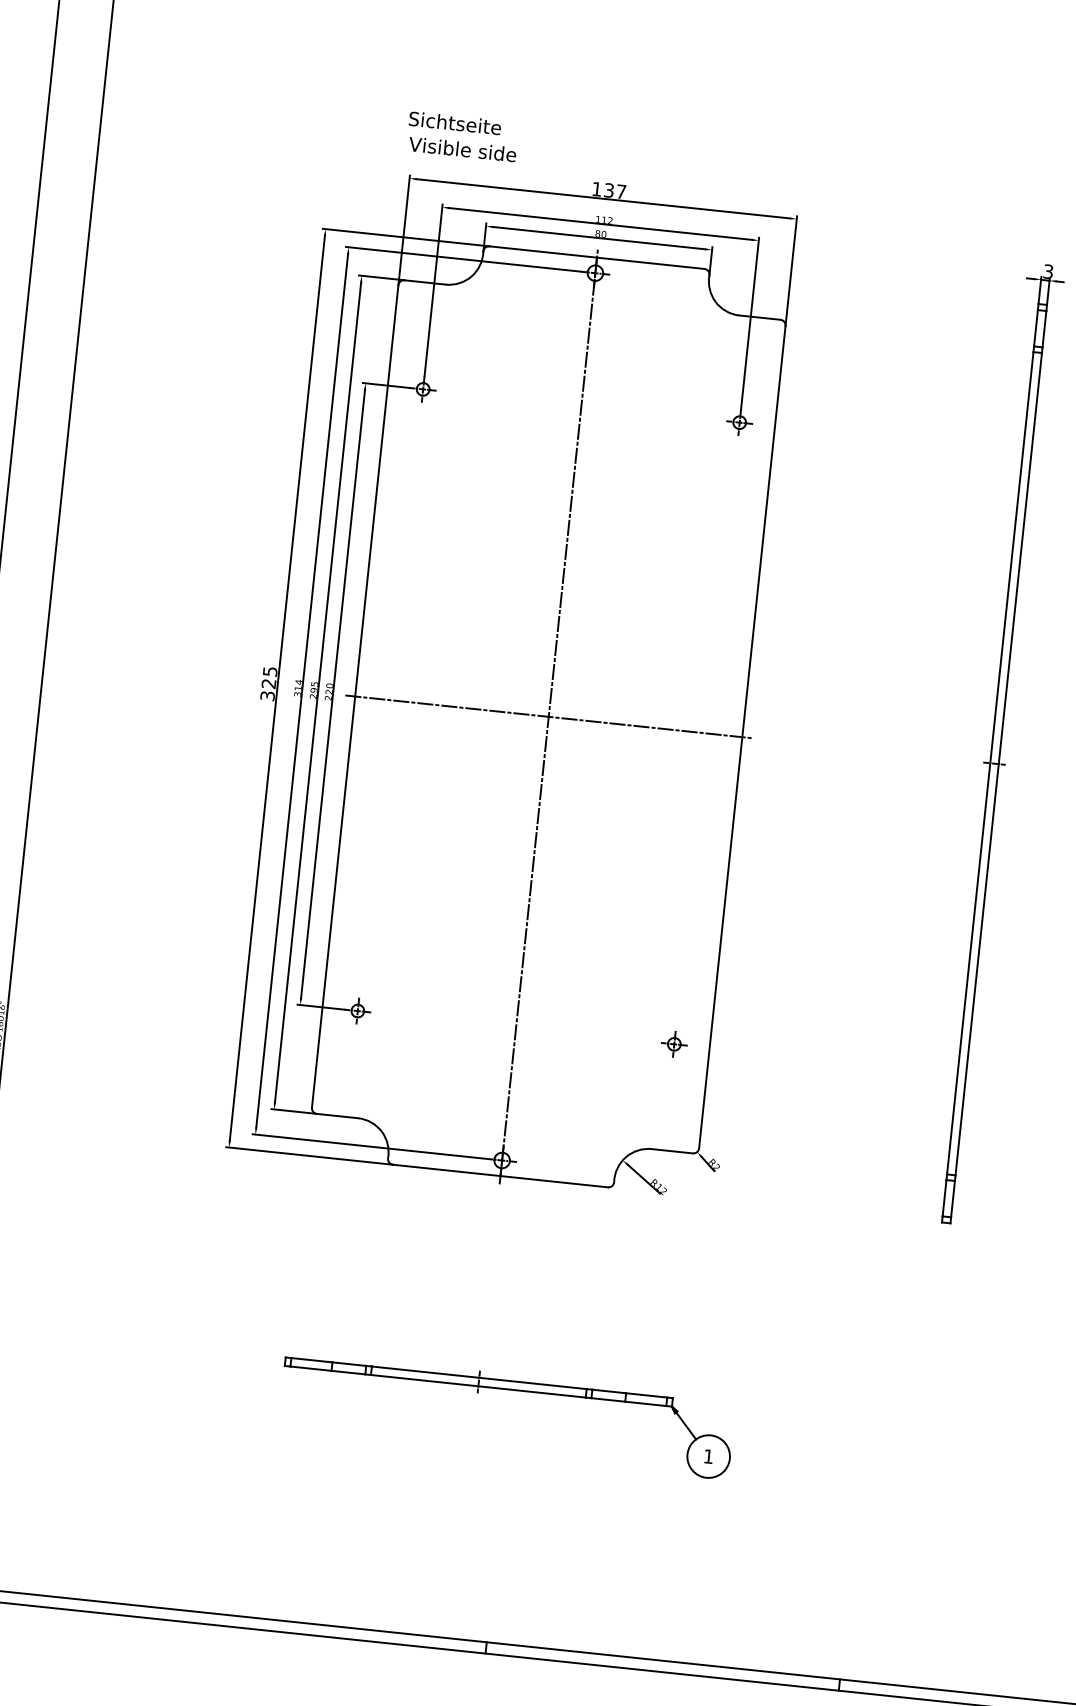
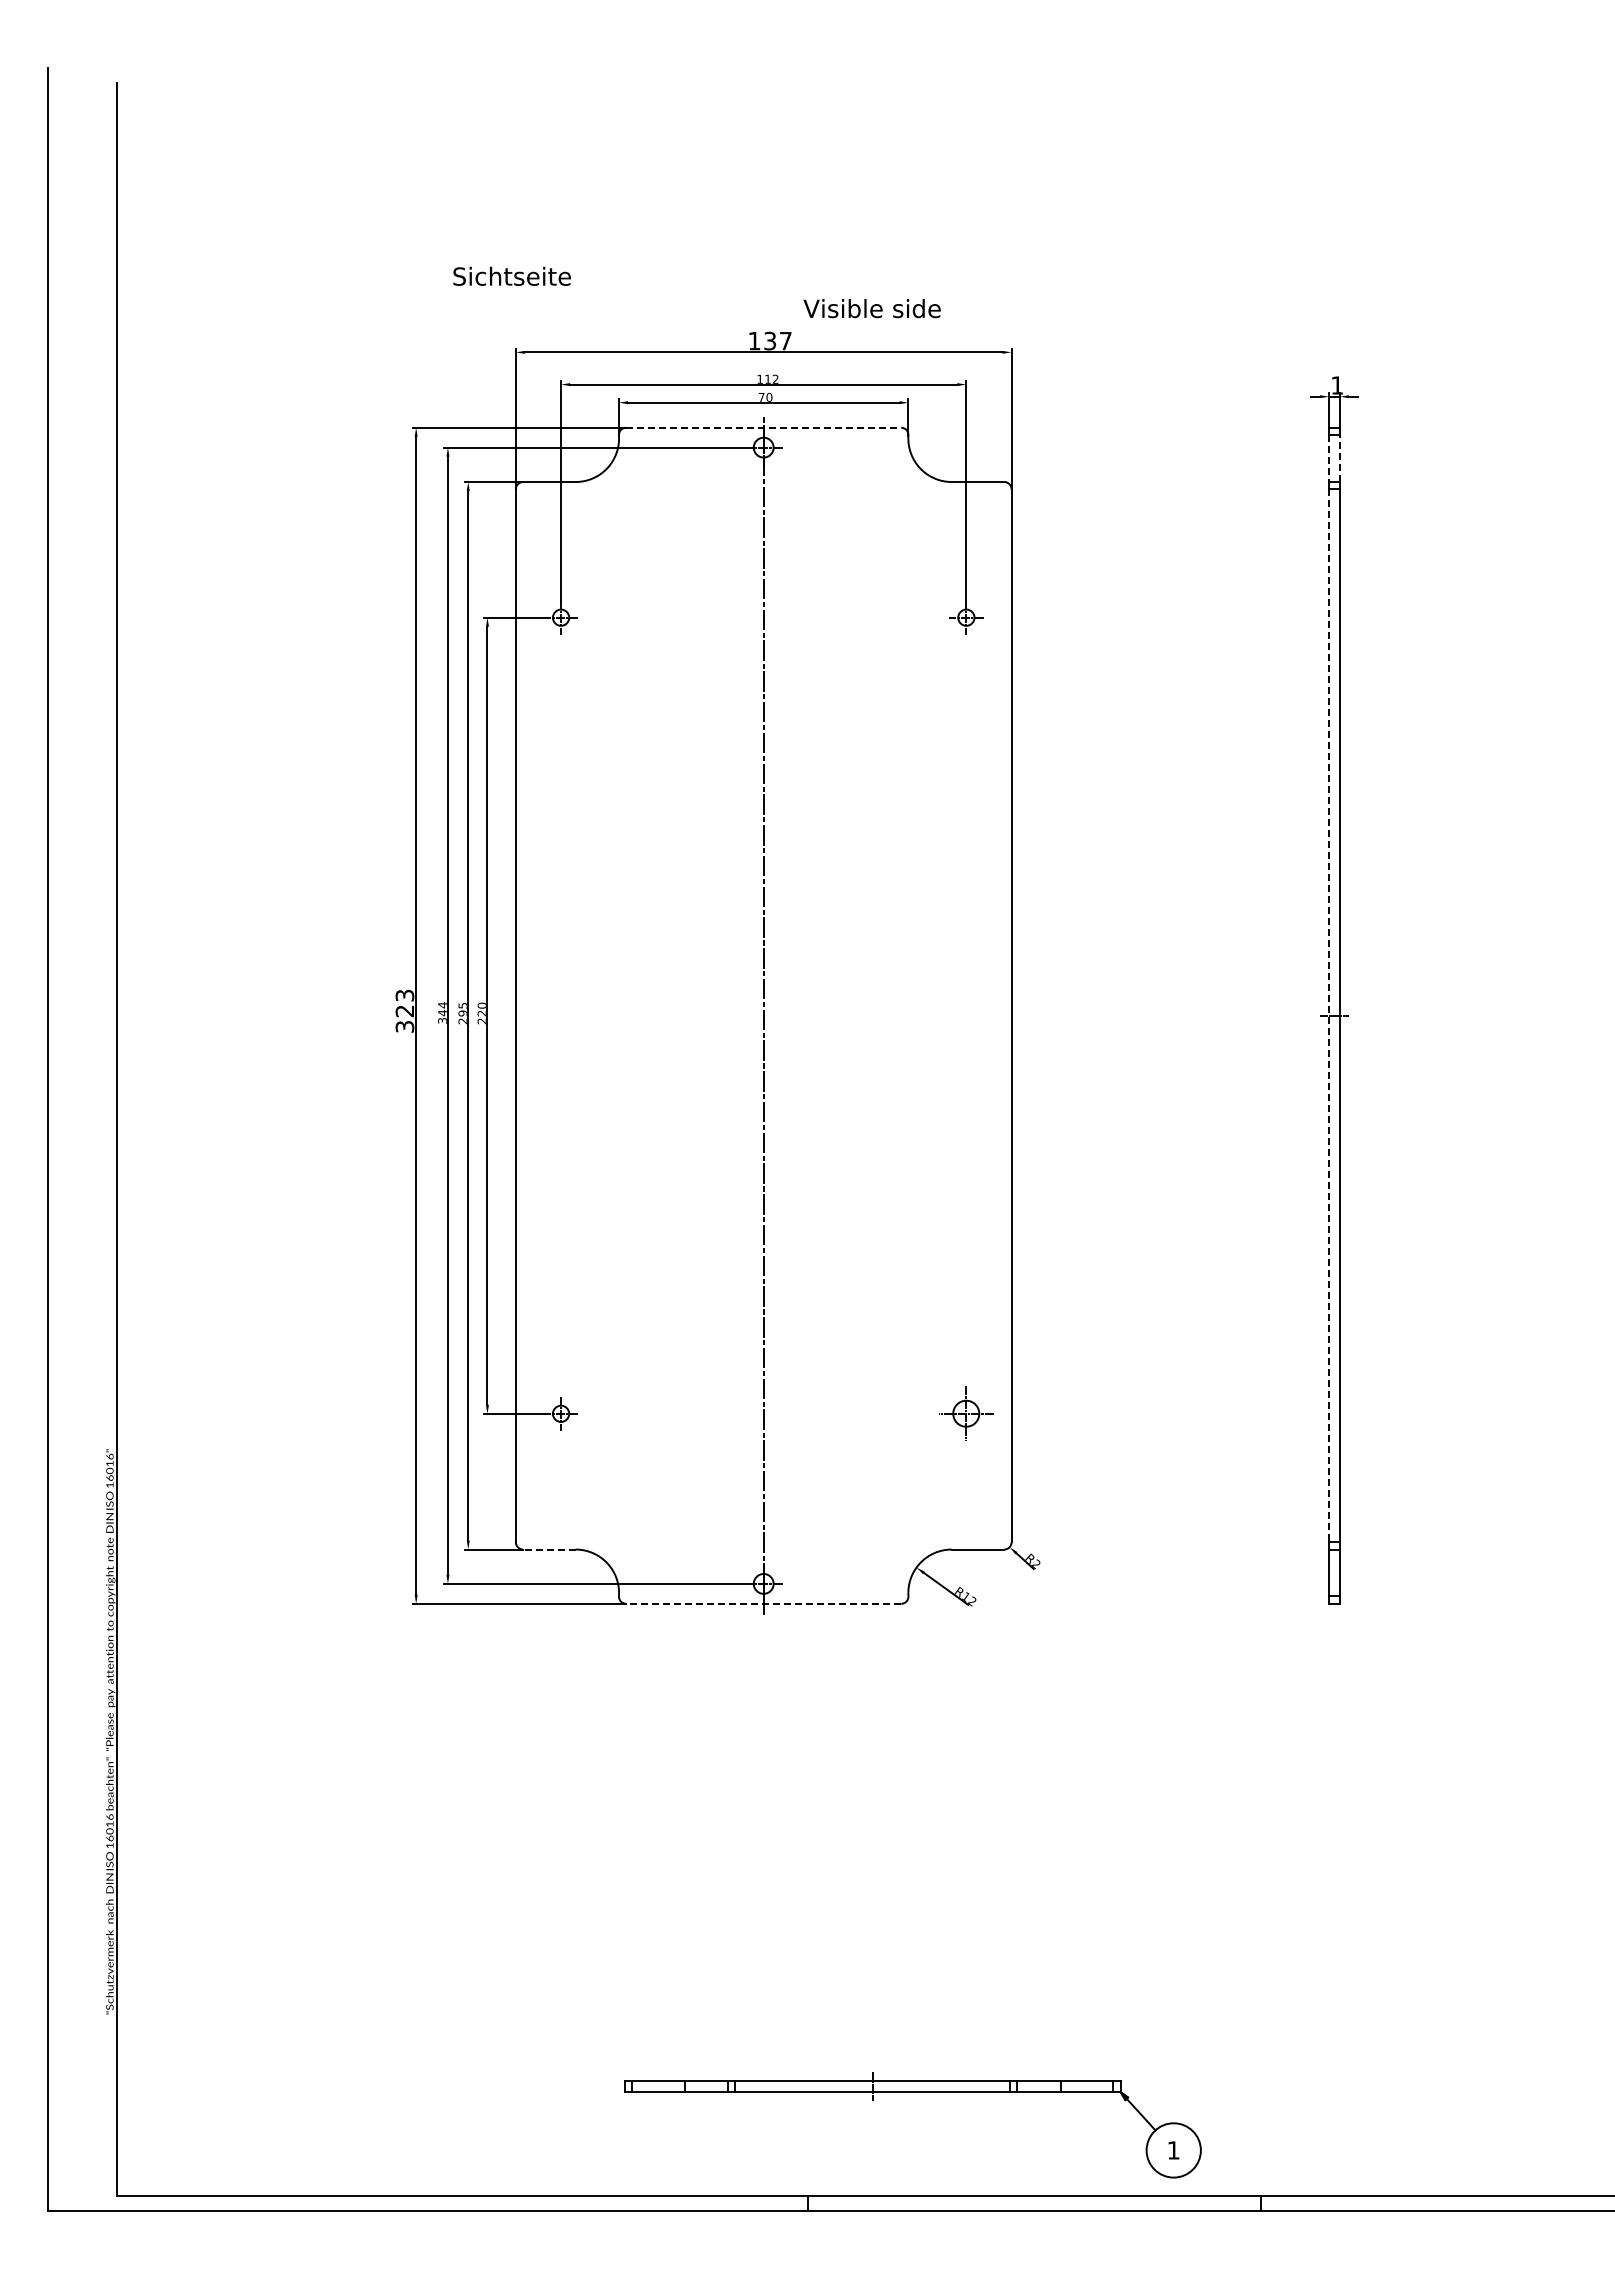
text: (454, 122) -> (511, 275), moved
text: (462, 149) -> (871, 308), moved
text: (597, 233) -> (761, 396), 80 -> 70
line: (596, 257) -> (763, 427), solid -> dashed
text: (1048, 271) -> (1337, 385), 3 -> 1
line: (1036, 328) -> (1329, 459), solid -> dashed
line: (1044, 328) -> (1339, 458), solid -> dashed
text: (270, 670) -> (404, 994), 325 -> 323
text: (298, 687) -> (442, 1012), 314 -> 344
line: (548, 716) -> (763, 1015), removed
line: (990, 763) -> (1329, 1015), solid -> dashed
part: (674, 1044) -> (966, 1413), size x1.6
line: (336, 1115) -> (548, 1549), solid -> dashed
line: (500, 1175) -> (763, 1603), solid -> dashed
part: (509, 1389) -> (912, 2092), moved

